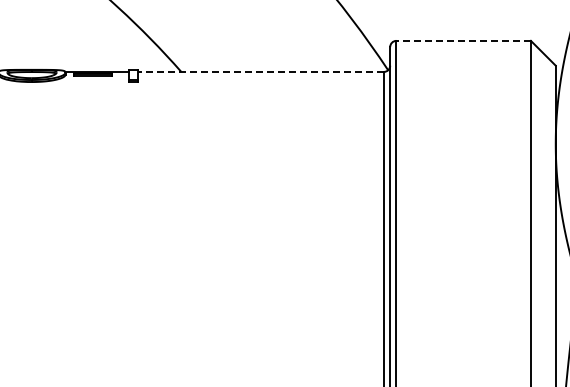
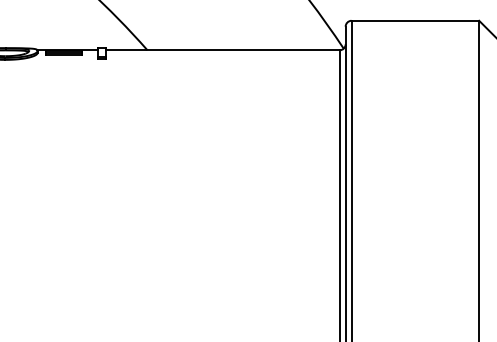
line: (463, 40) -> (415, 20), dashed -> solid
line: (260, 71) -> (222, 49), dashed -> solid

